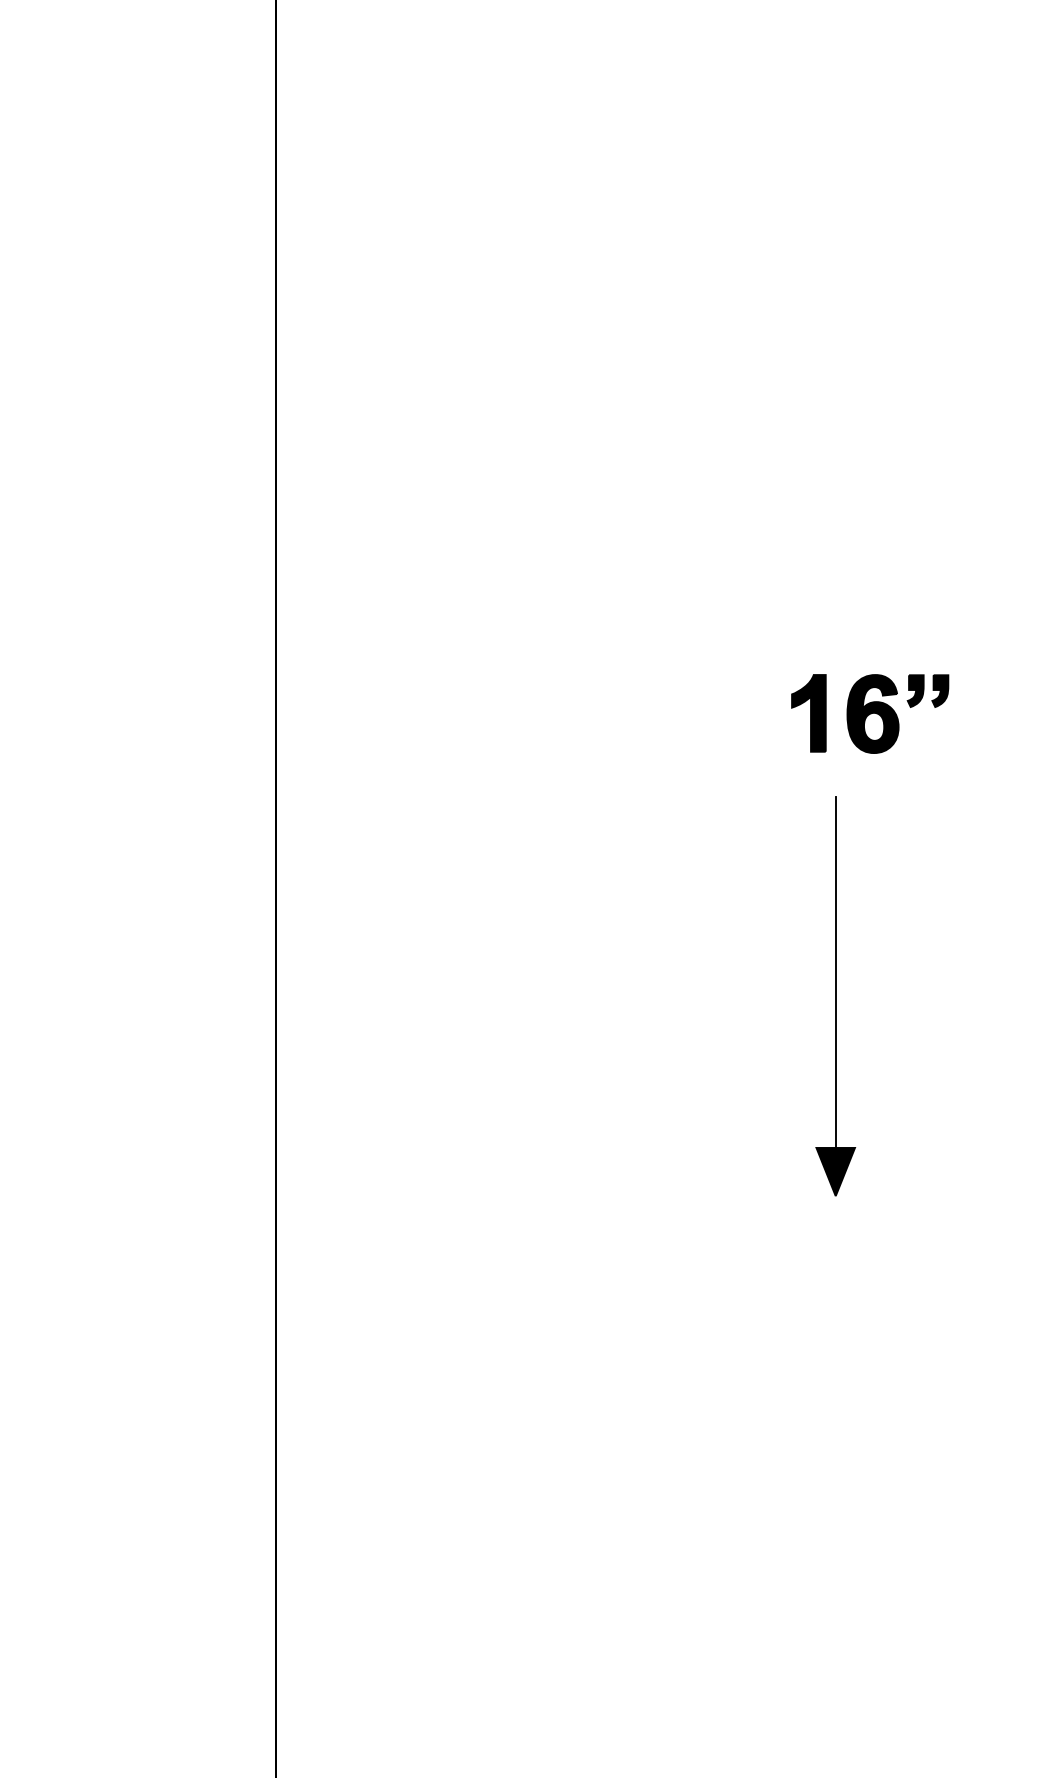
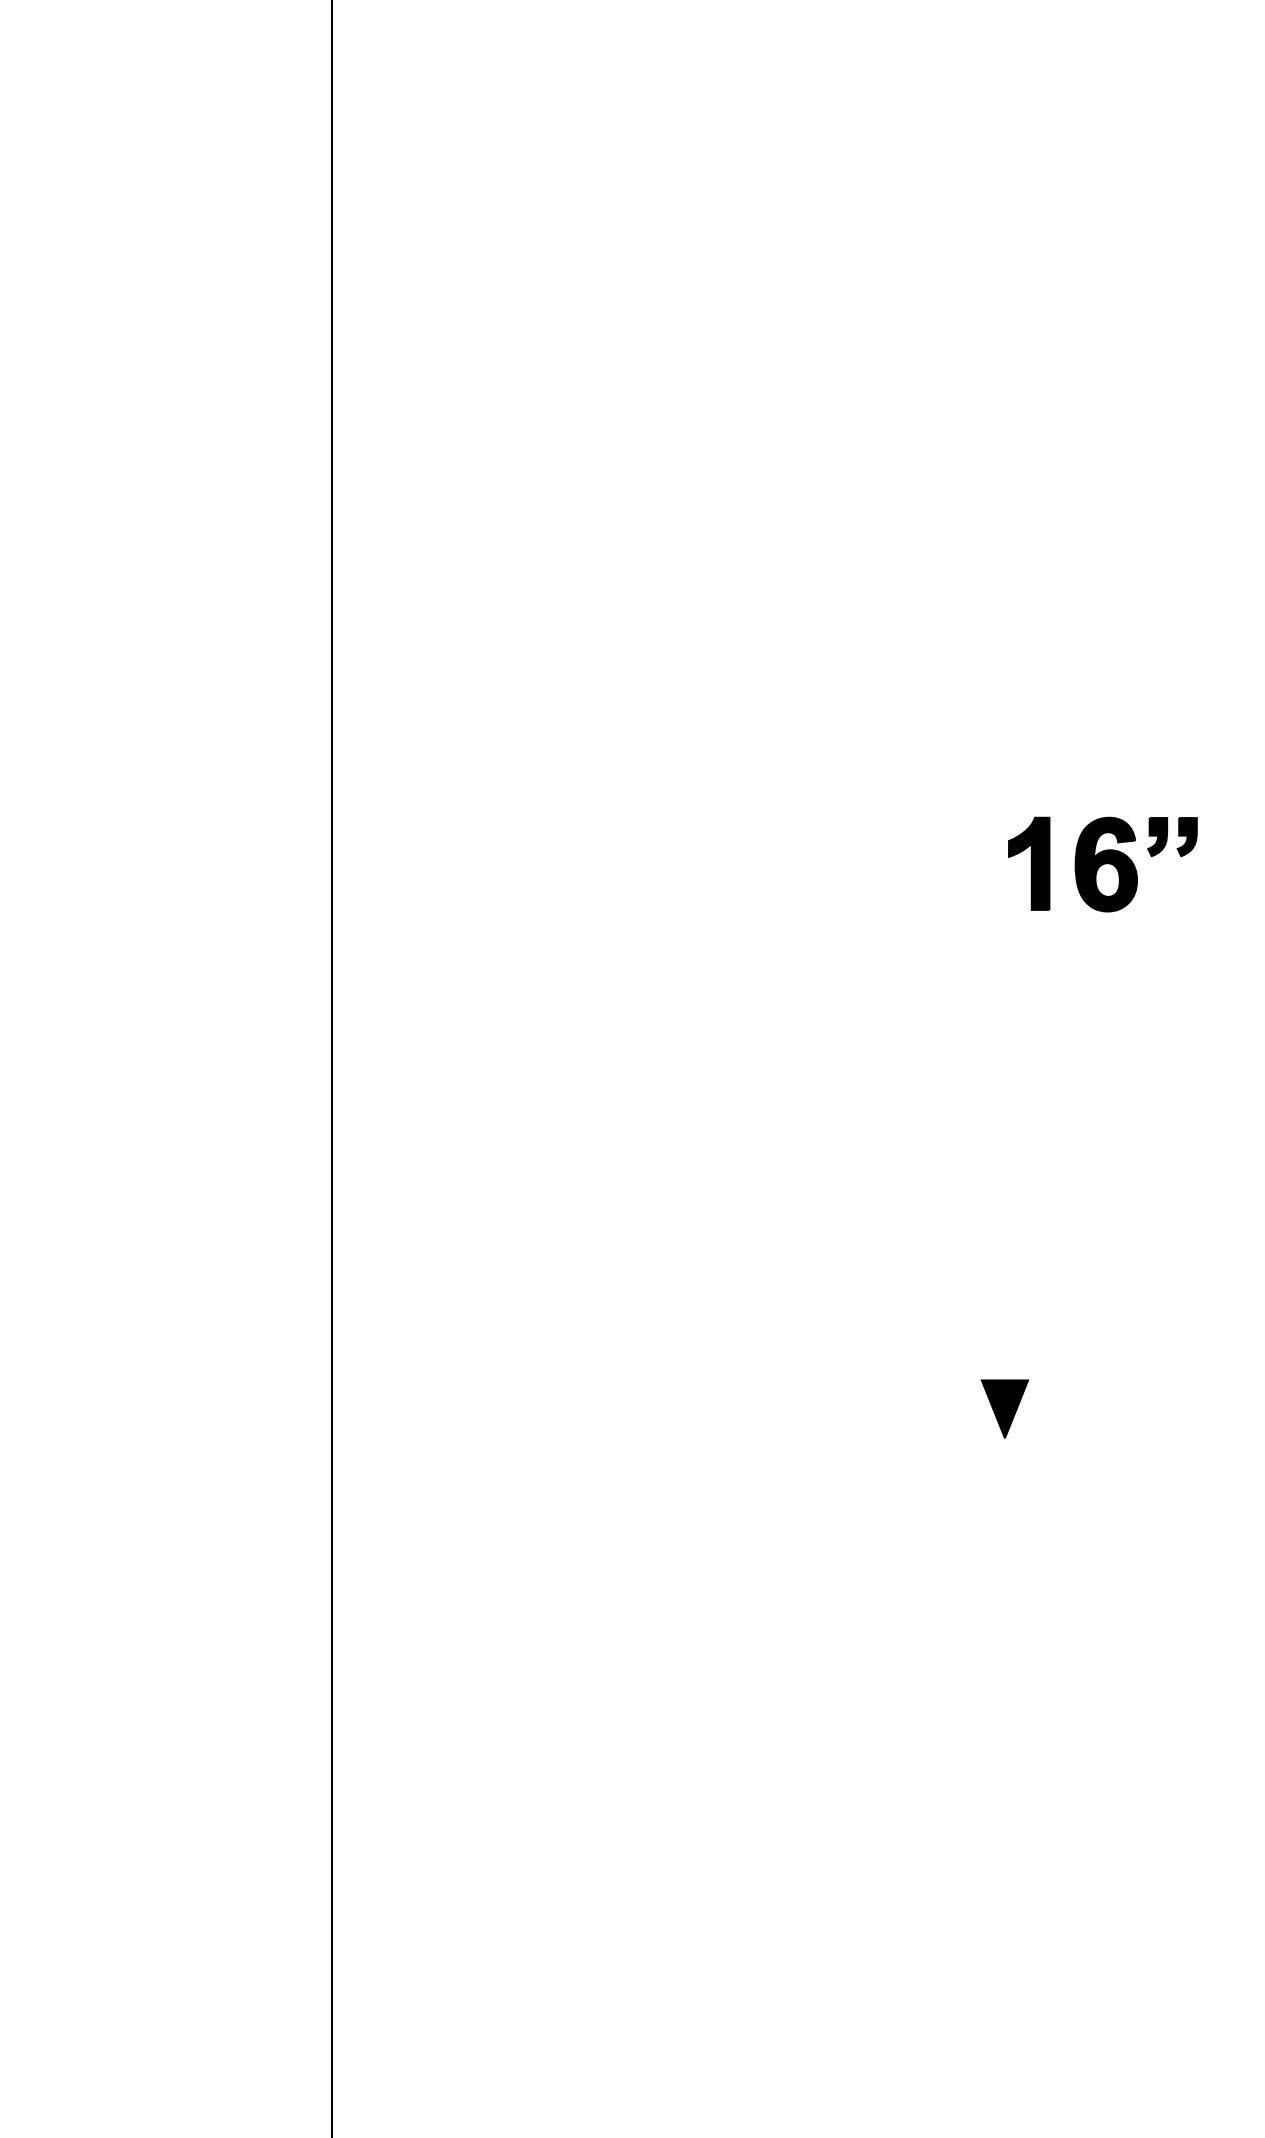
part: (870, 713) -> (1103, 863), moved
line: (835, 973) -> (1004, 1170), removed

